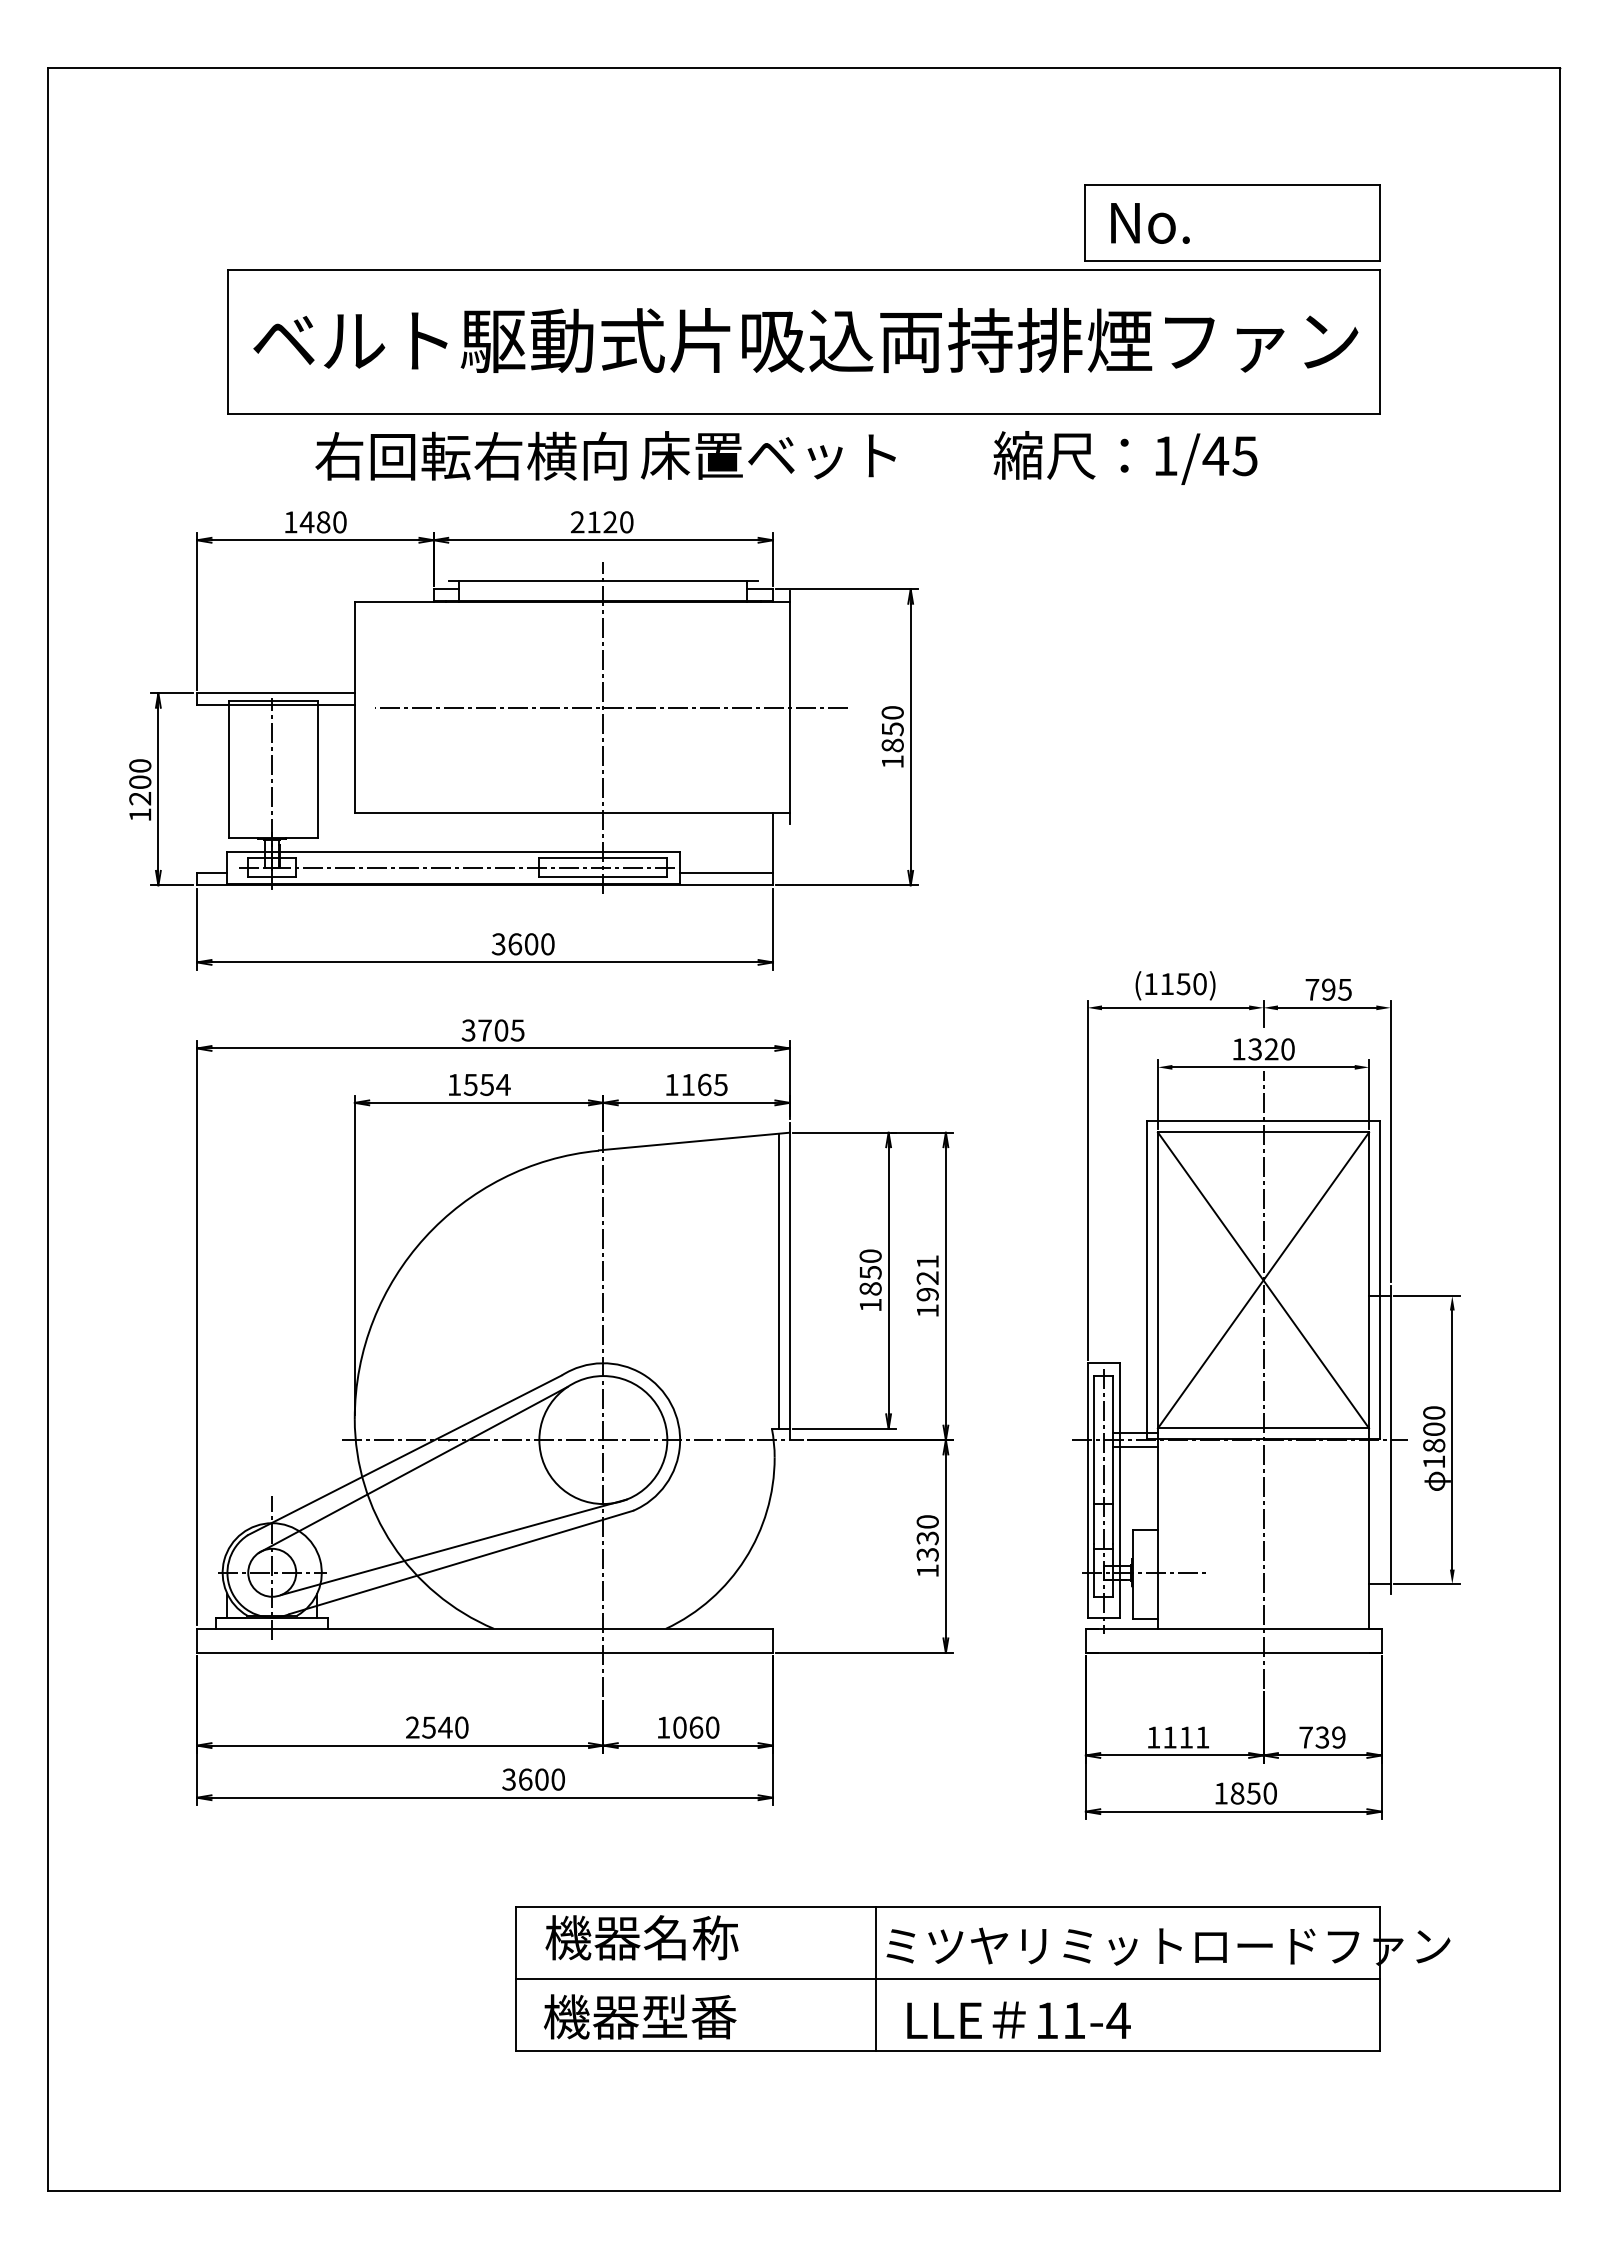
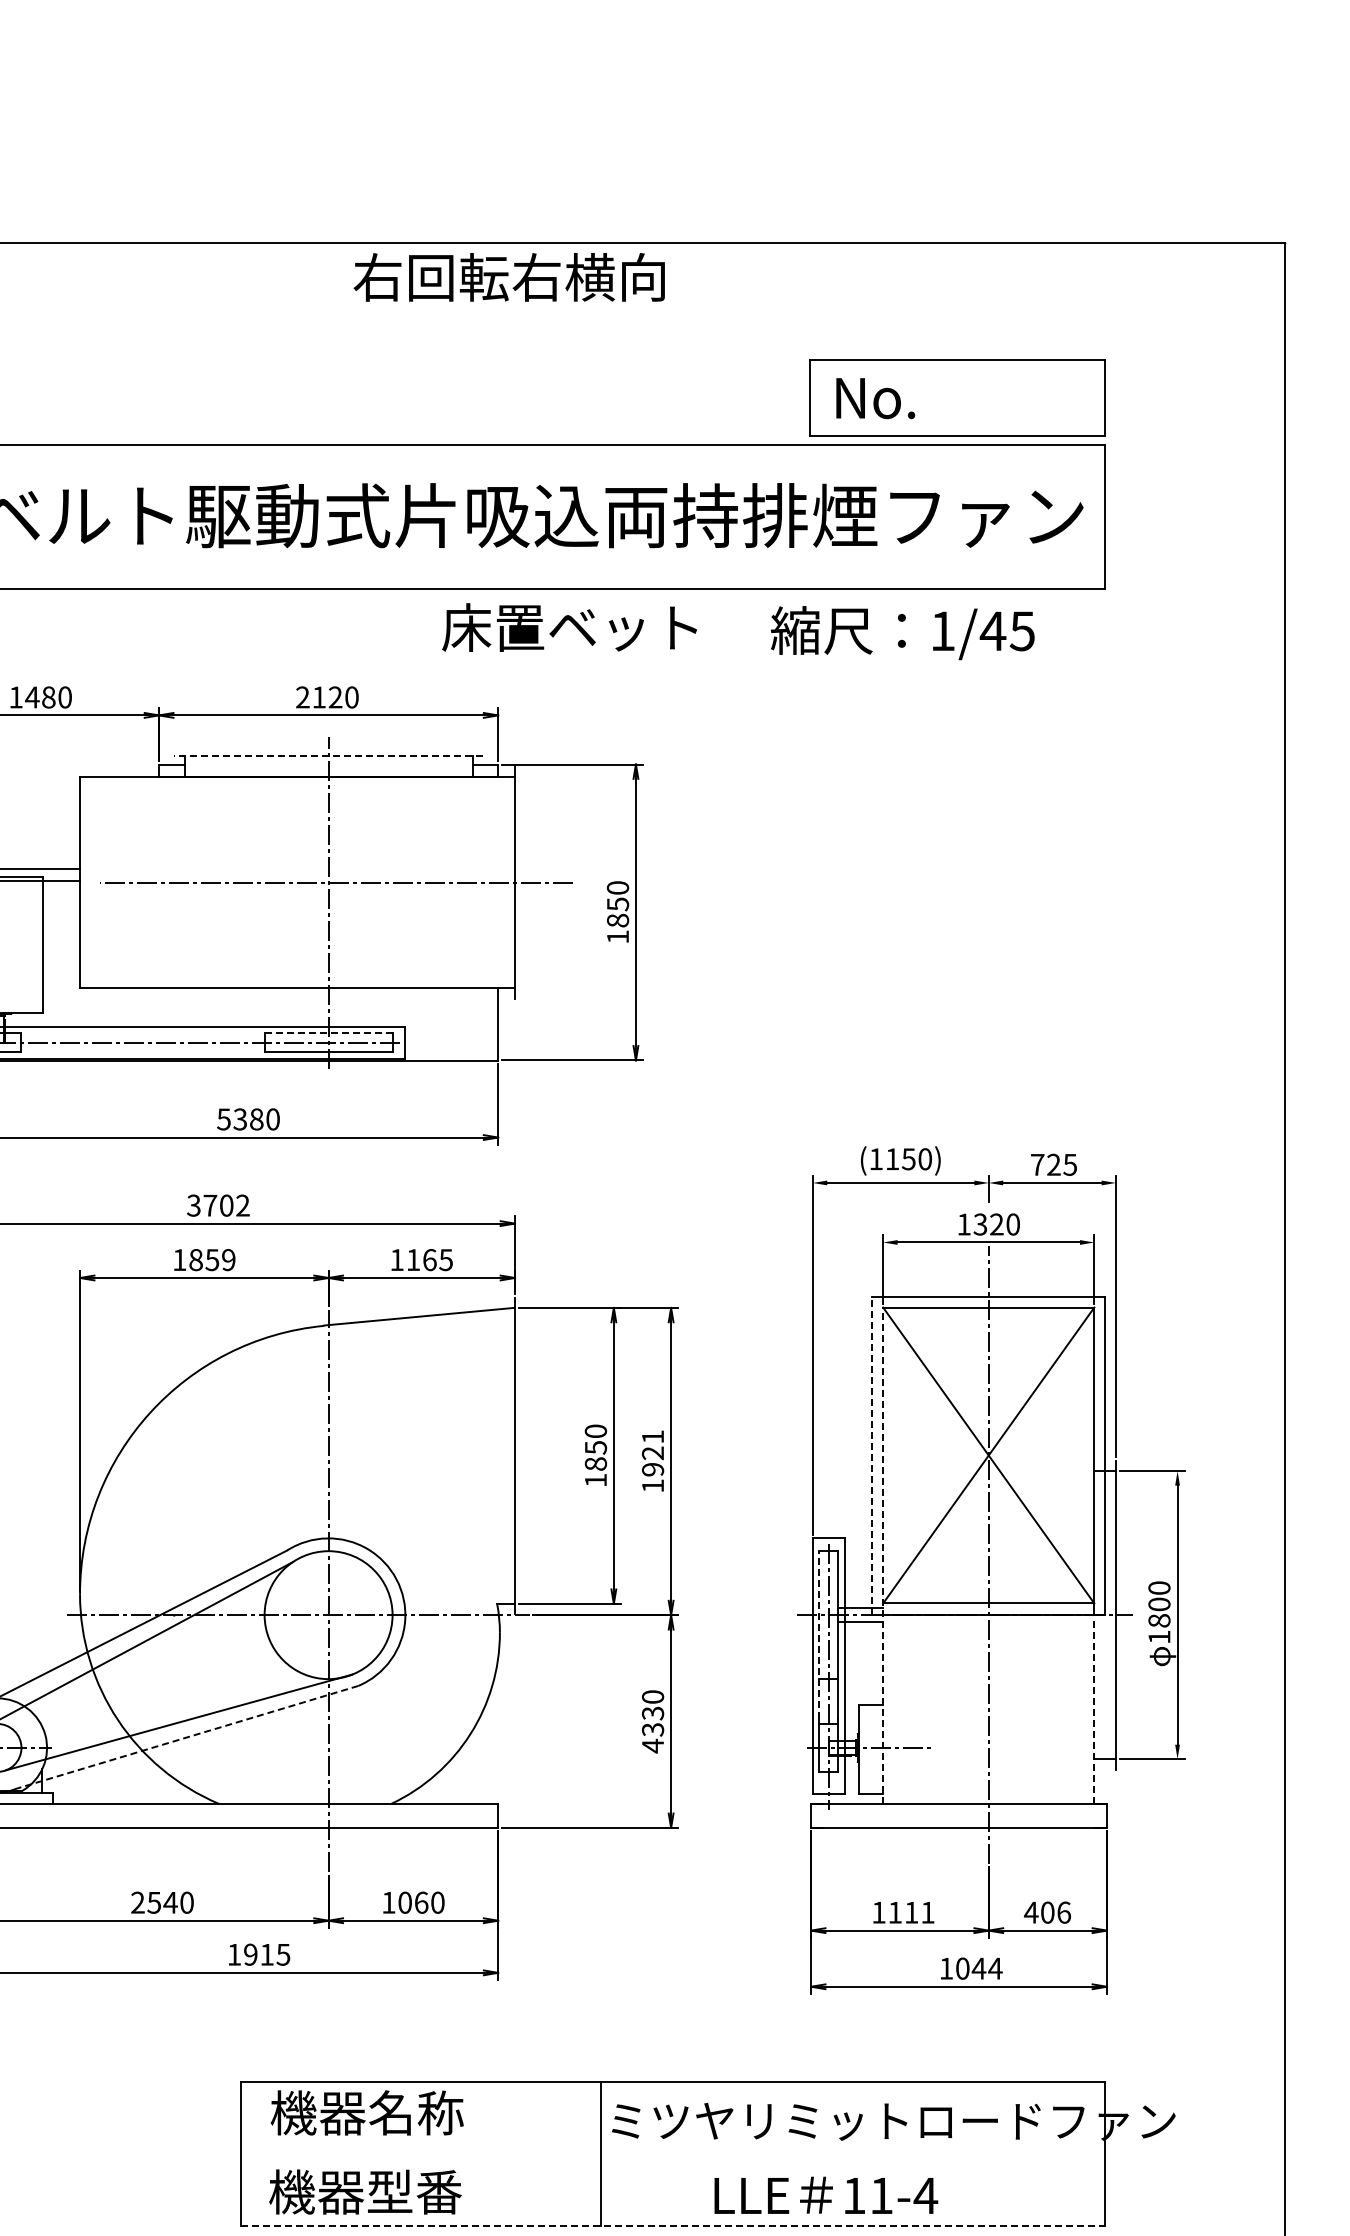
text: (470, 455) -> (508, 276), moved
text: (767, 455) -> (568, 627), moved
text: (1125, 457) -> (902, 632), moved
line: (602, 580) -> (327, 755), solid -> dashed
line: (603, 858) -> (328, 1033), solid -> dashed
line: (726, 873) -> (451, 1048), removed
text: (515, 944) -> (240, 1119), 3600 -> 5380
text: (1328, 989) -> (1053, 1164), 795 -> 725
text: (517, 1030) -> (242, 1205), 3705 -> 3702
text: (486, 1084) -> (211, 1259), 1554 -> 1859
line: (779, 1280) -> (504, 1455), removed
line: (1146, 1280) -> (871, 1455), solid -> dashed
line: (1157, 1380) -> (882, 1555), solid -> dashed
line: (1093, 1460) -> (818, 1635), solid -> dashed
line: (1369, 1535) -> (1094, 1710), solid -> dashed
line: (460, 1562) -> (185, 1737), solid -> dashed
text: (927, 1570) -> (652, 1745), 1330 -> 4330
text: (1321, 1737) -> (1046, 1912), 739 -> 406
text: (533, 1779) -> (258, 1954), 3600 -> 1915
text: (1253, 1793) -> (978, 1968), 1850 -> 1044
line: (947, 1979) -> (672, 2154), removed
text: (1018, 2019) -> (825, 2194), moved
line: (947, 2051) -> (672, 2226), solid -> dashed

